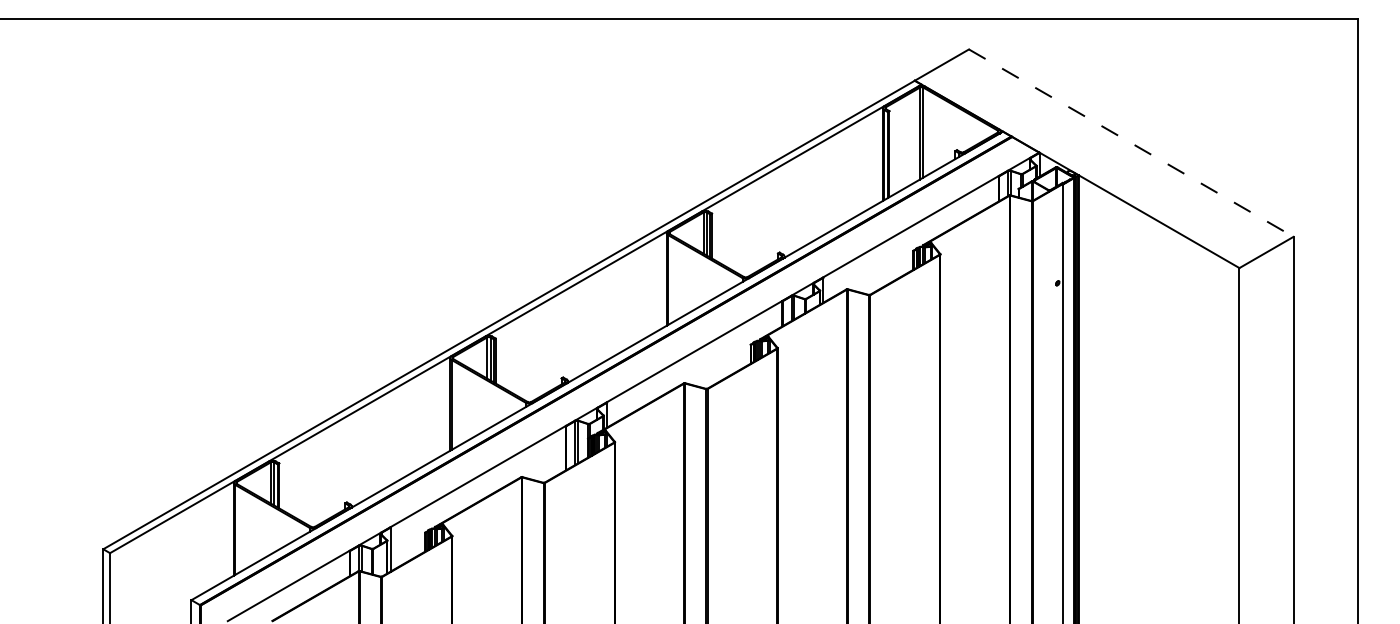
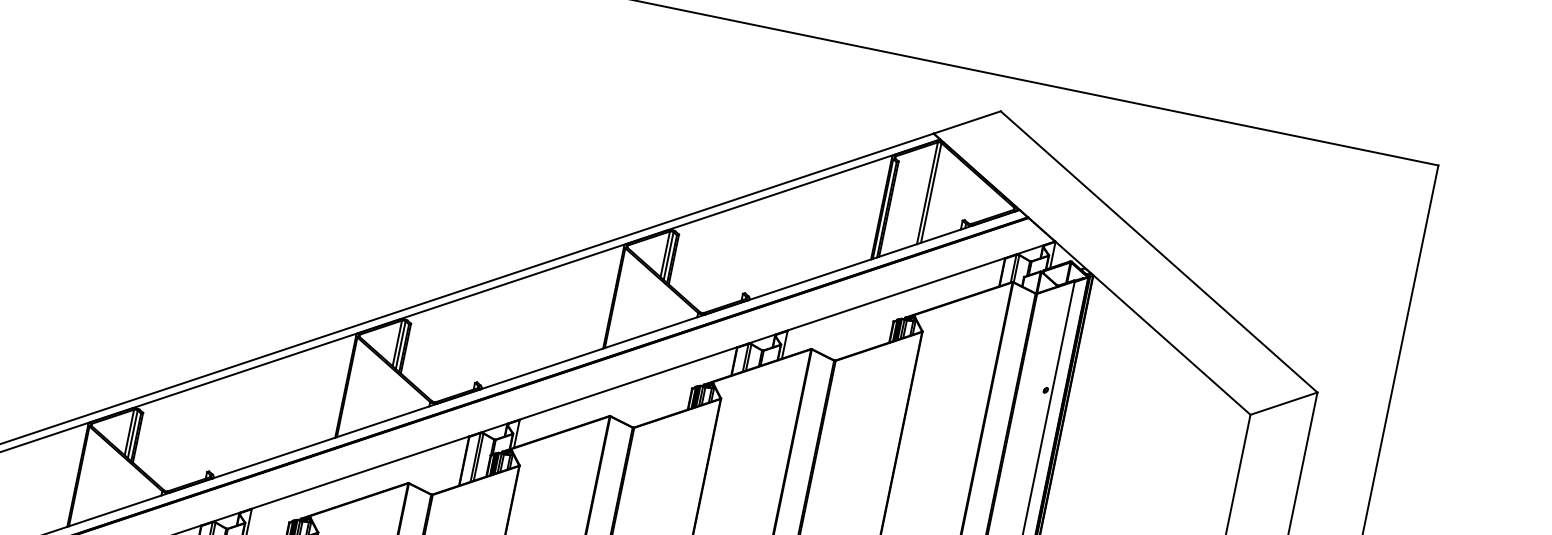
line: (1131, 143) -> (1159, 252), dashed -> solid

